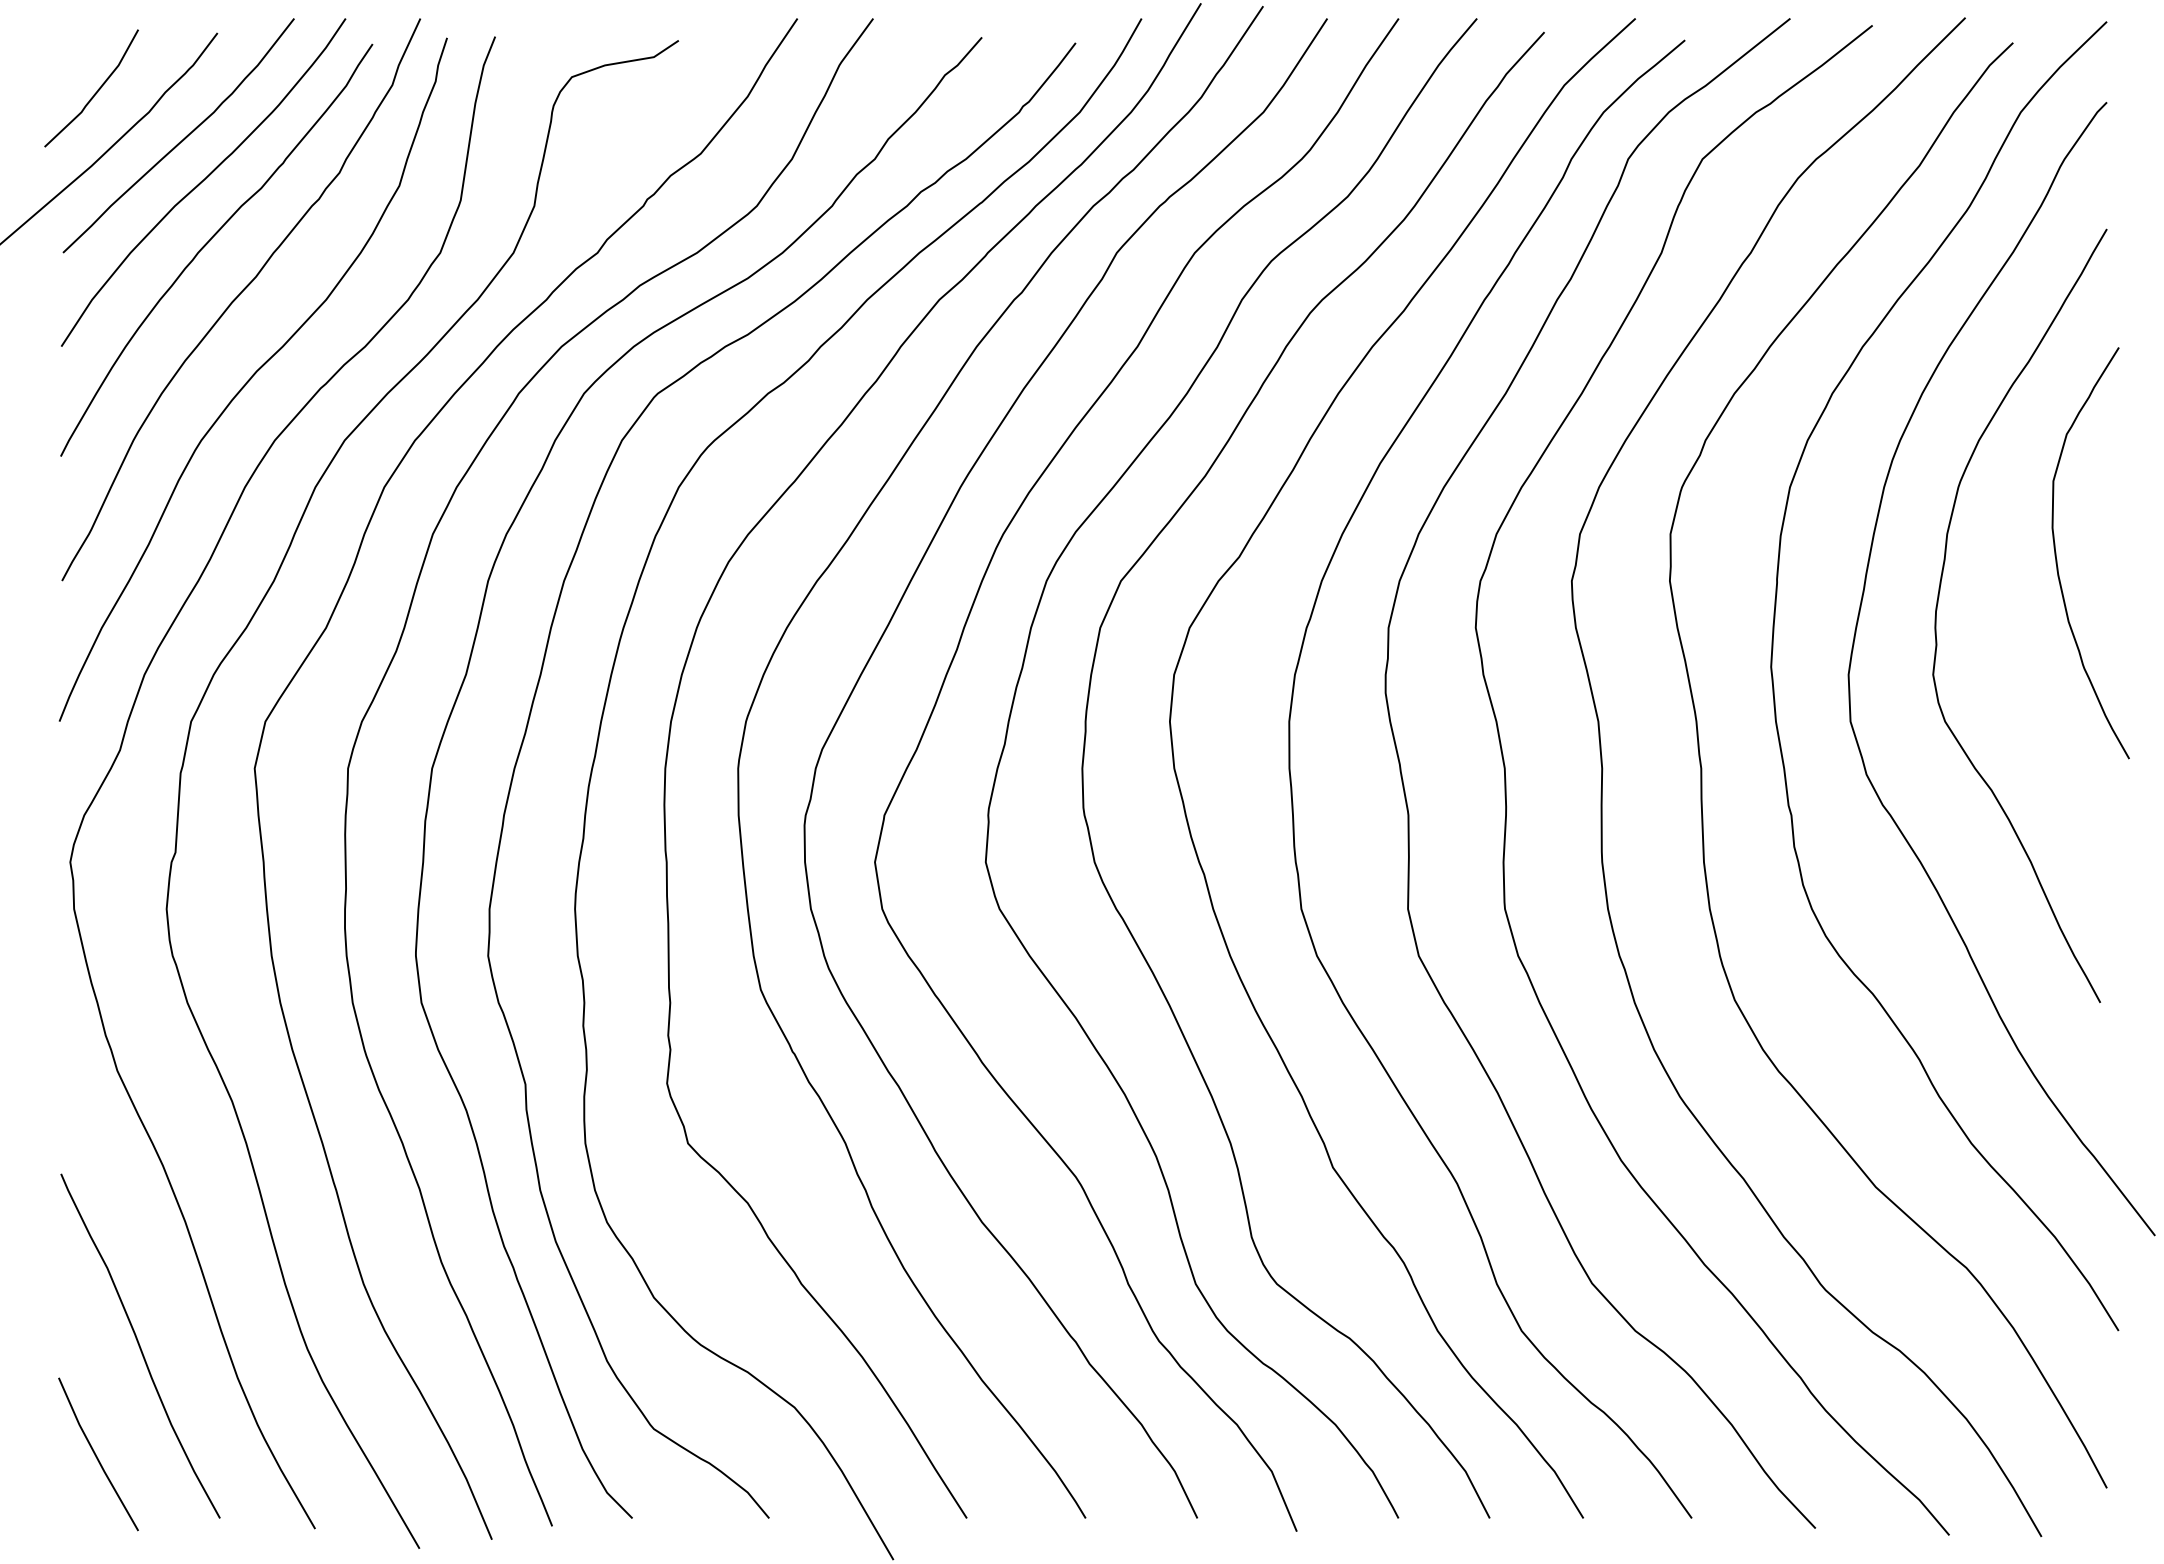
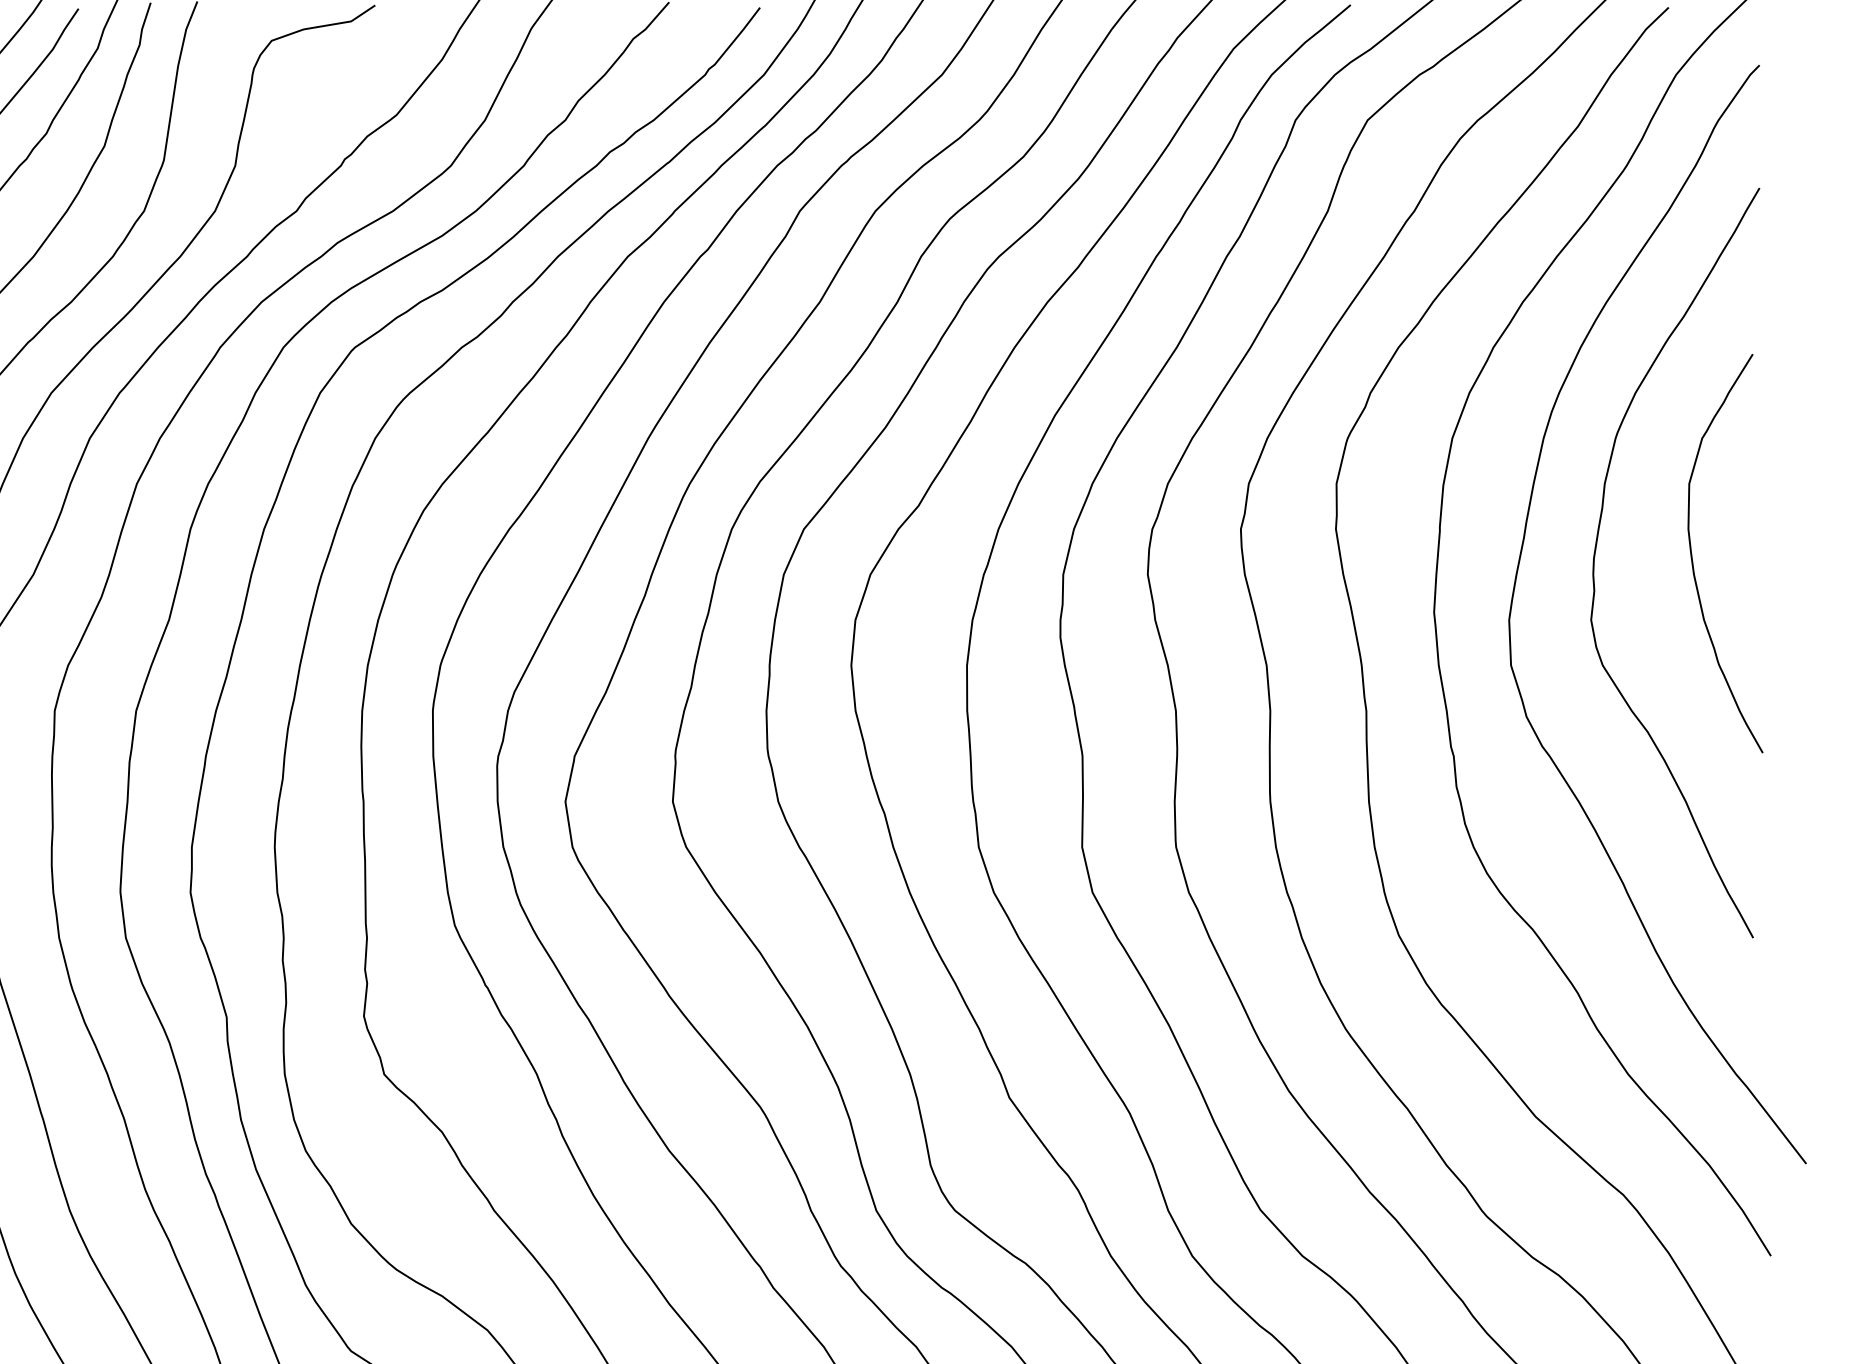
curve: (2057, 559) -> (1693, 559), moved

